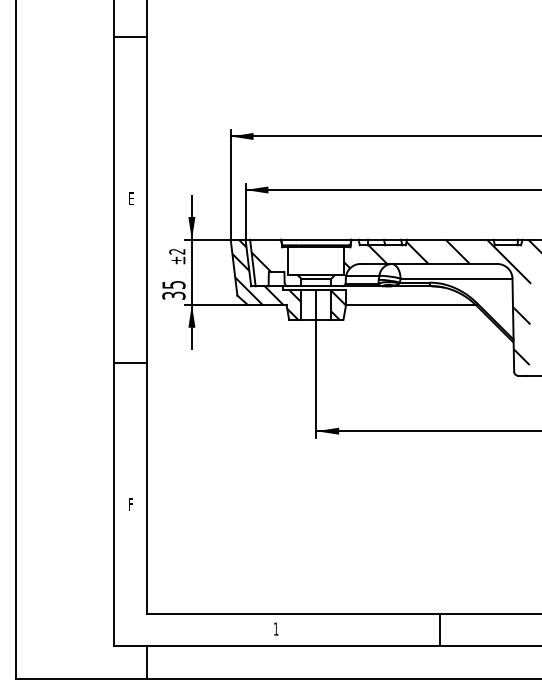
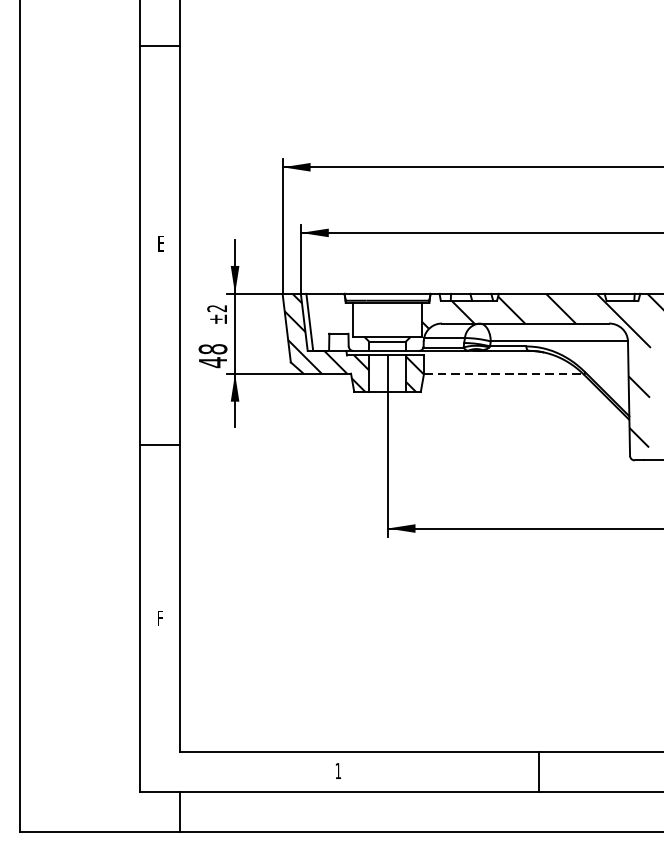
hatch: (269, 255) -> (330, 313), removed
text: (173, 290) -> (212, 356), 35 -> 48
line: (410, 304) -> (502, 373), solid -> dashed

